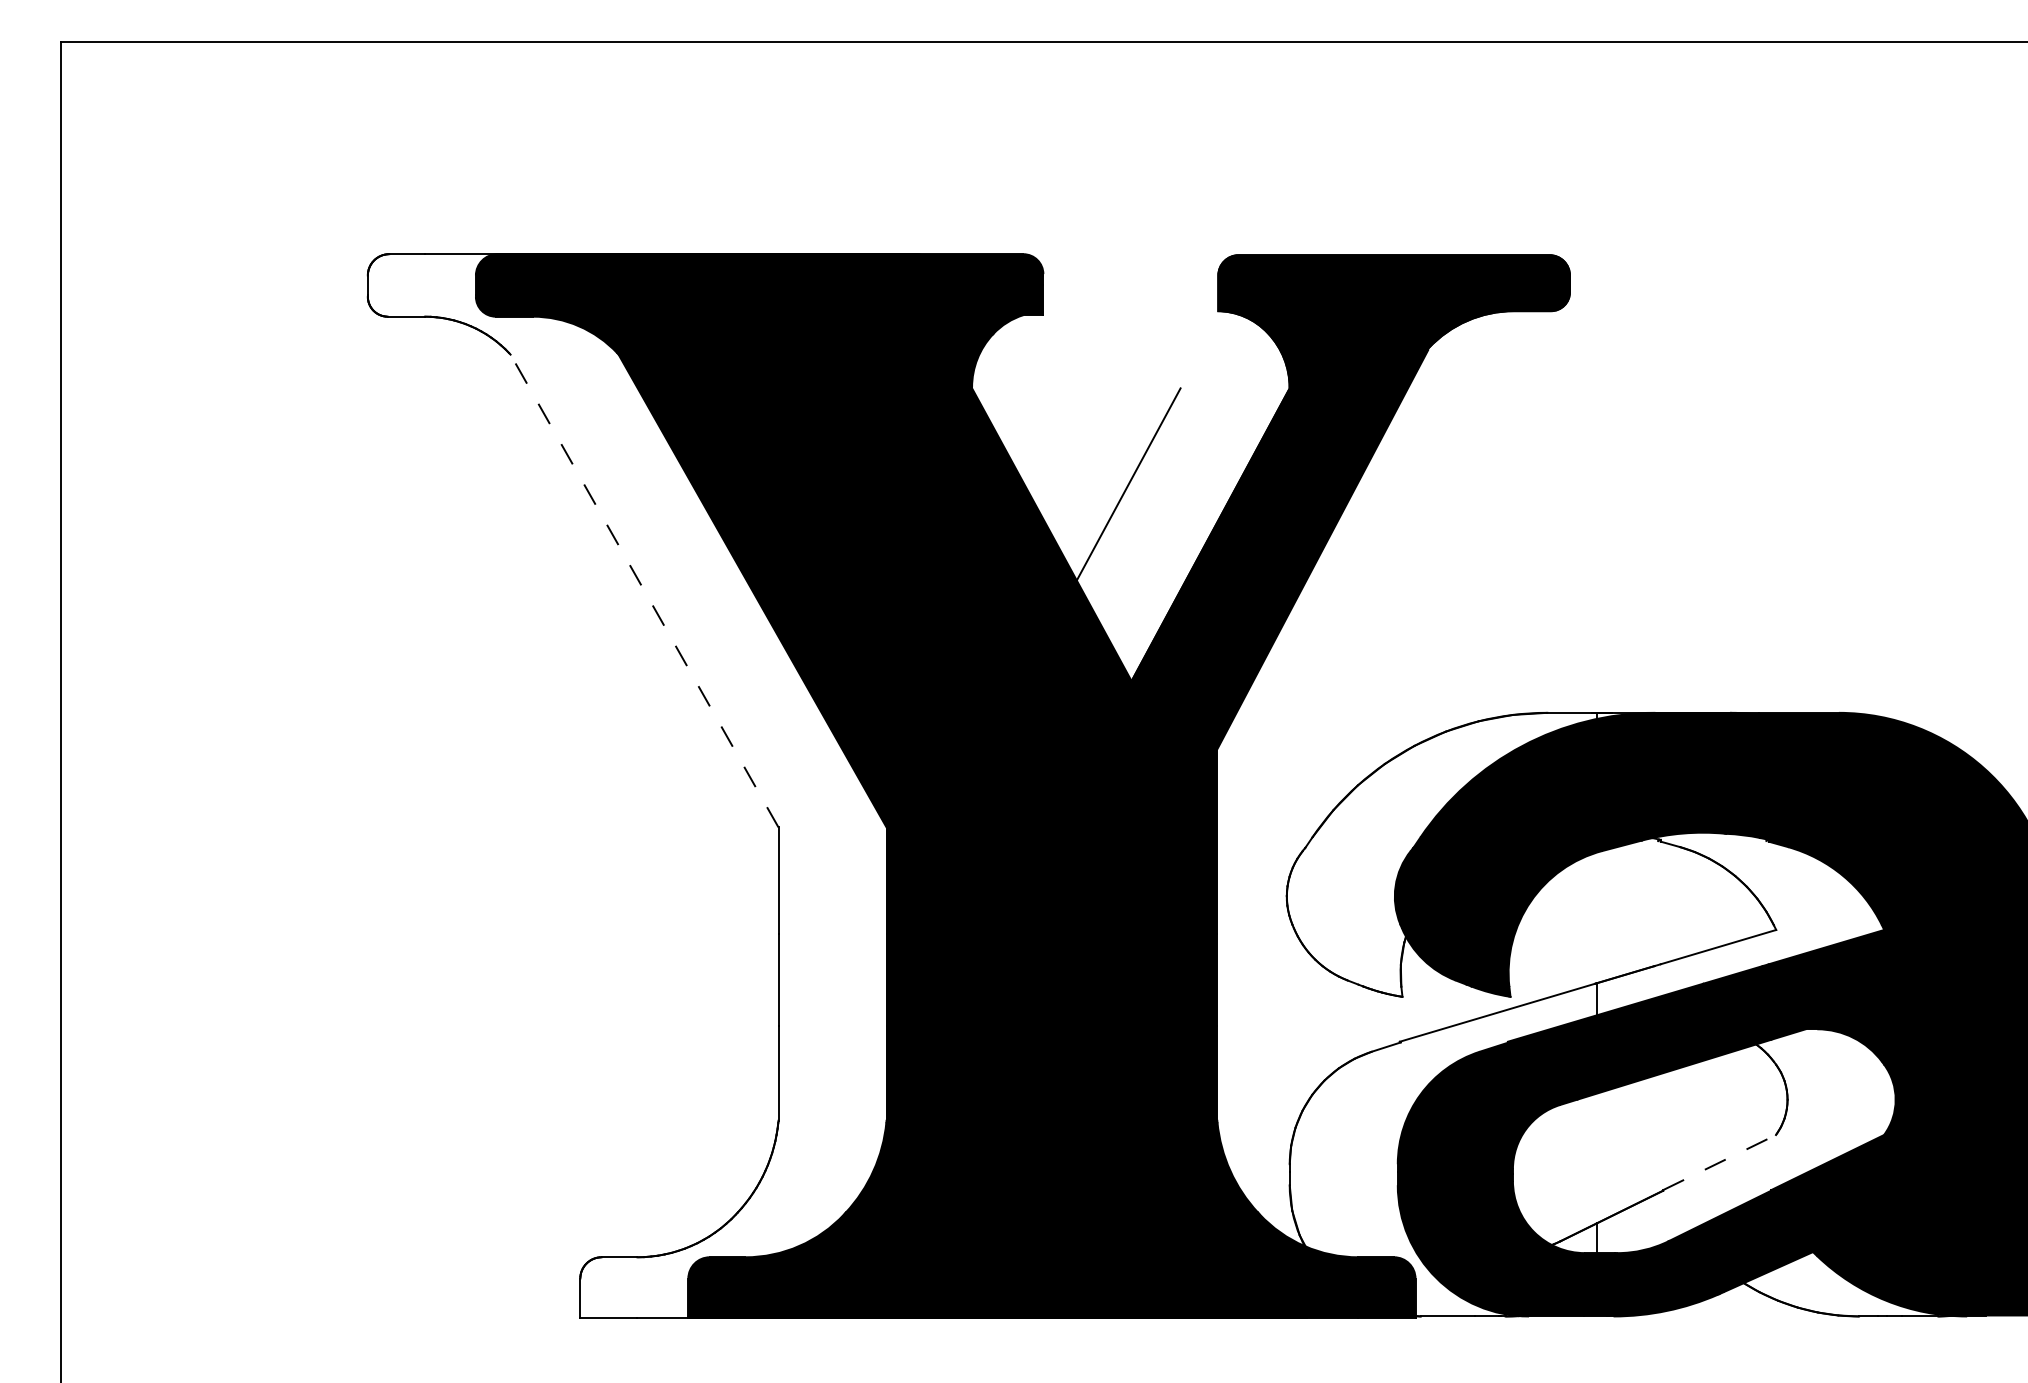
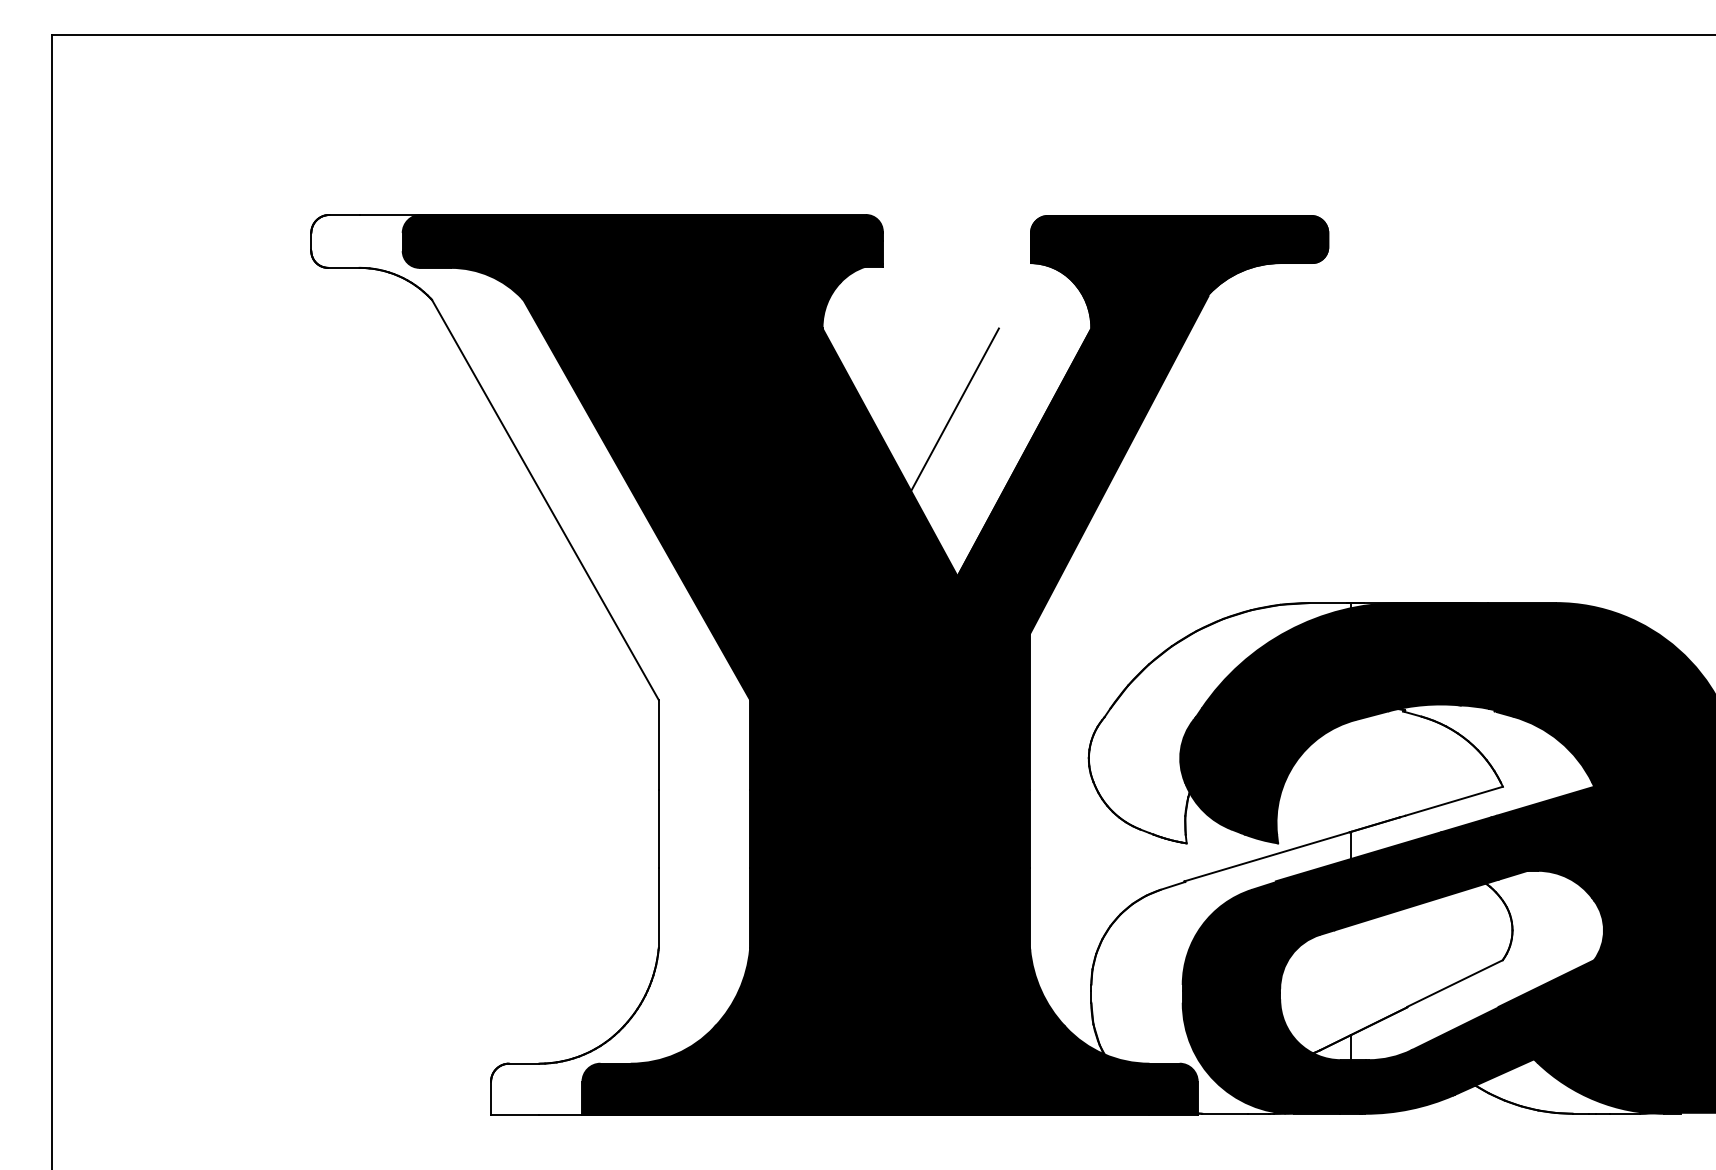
line: (644, 591) -> (545, 500), dashed -> solid
line: (1719, 1162) -> (1454, 983), dashed -> solid

